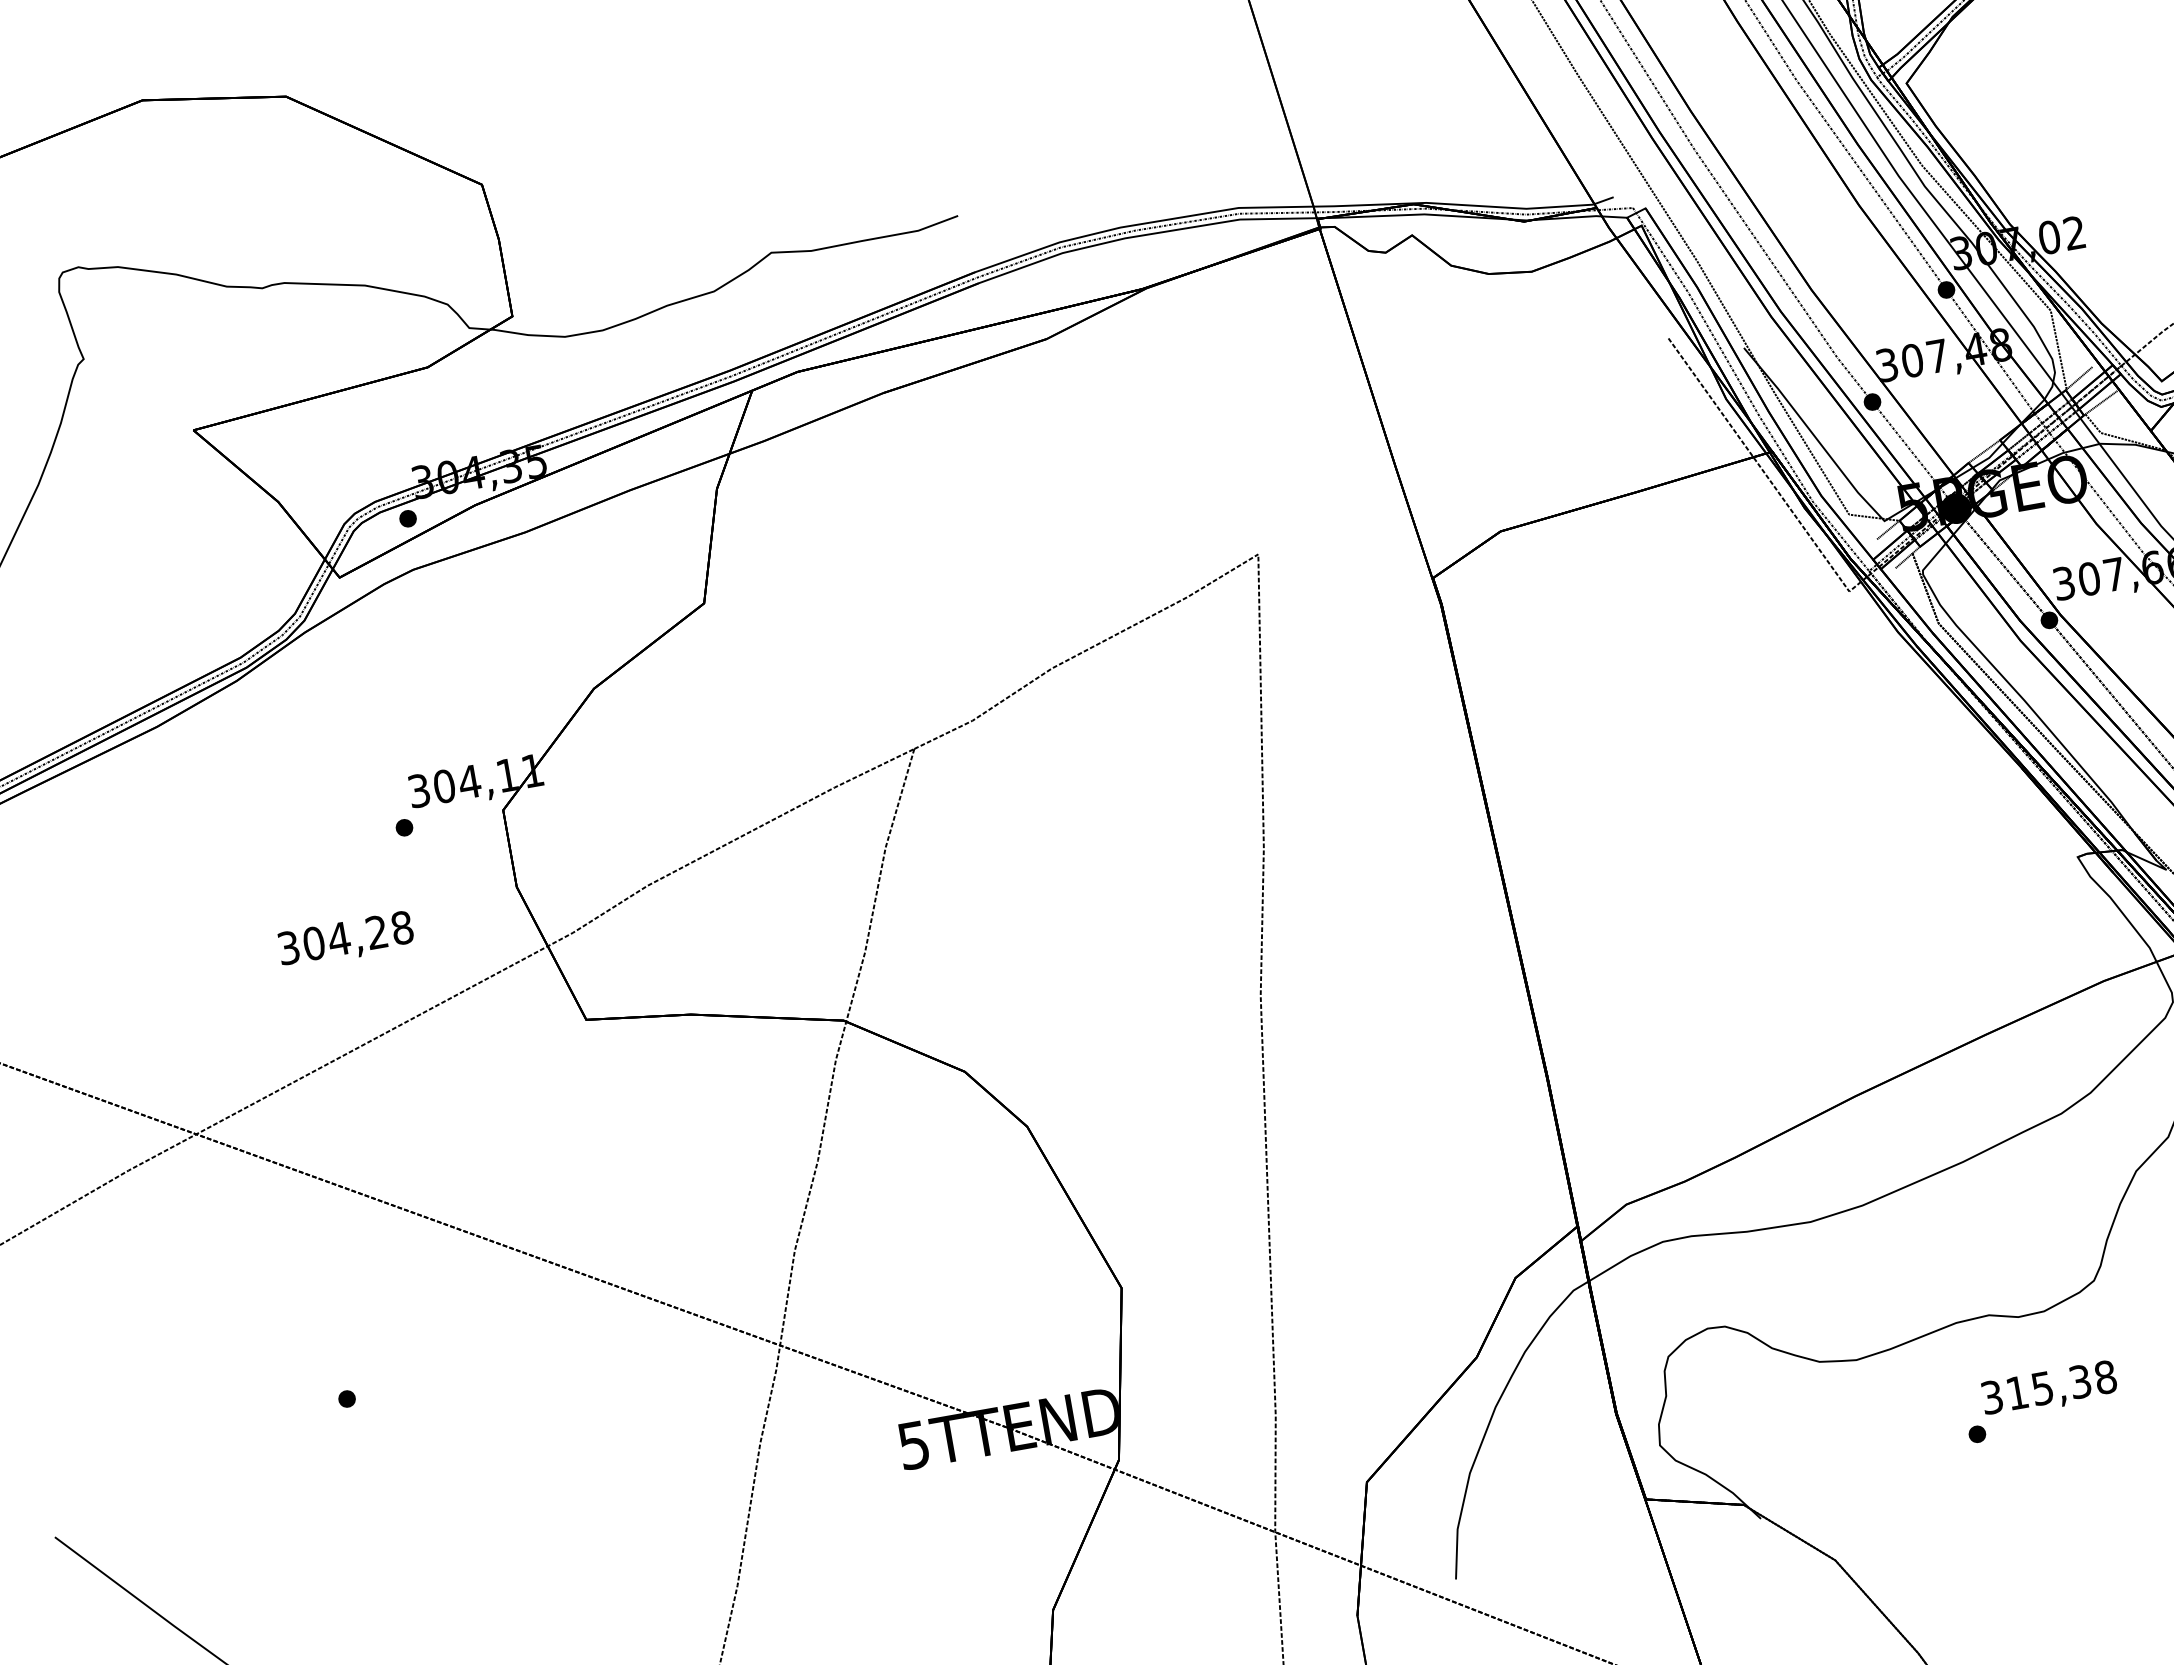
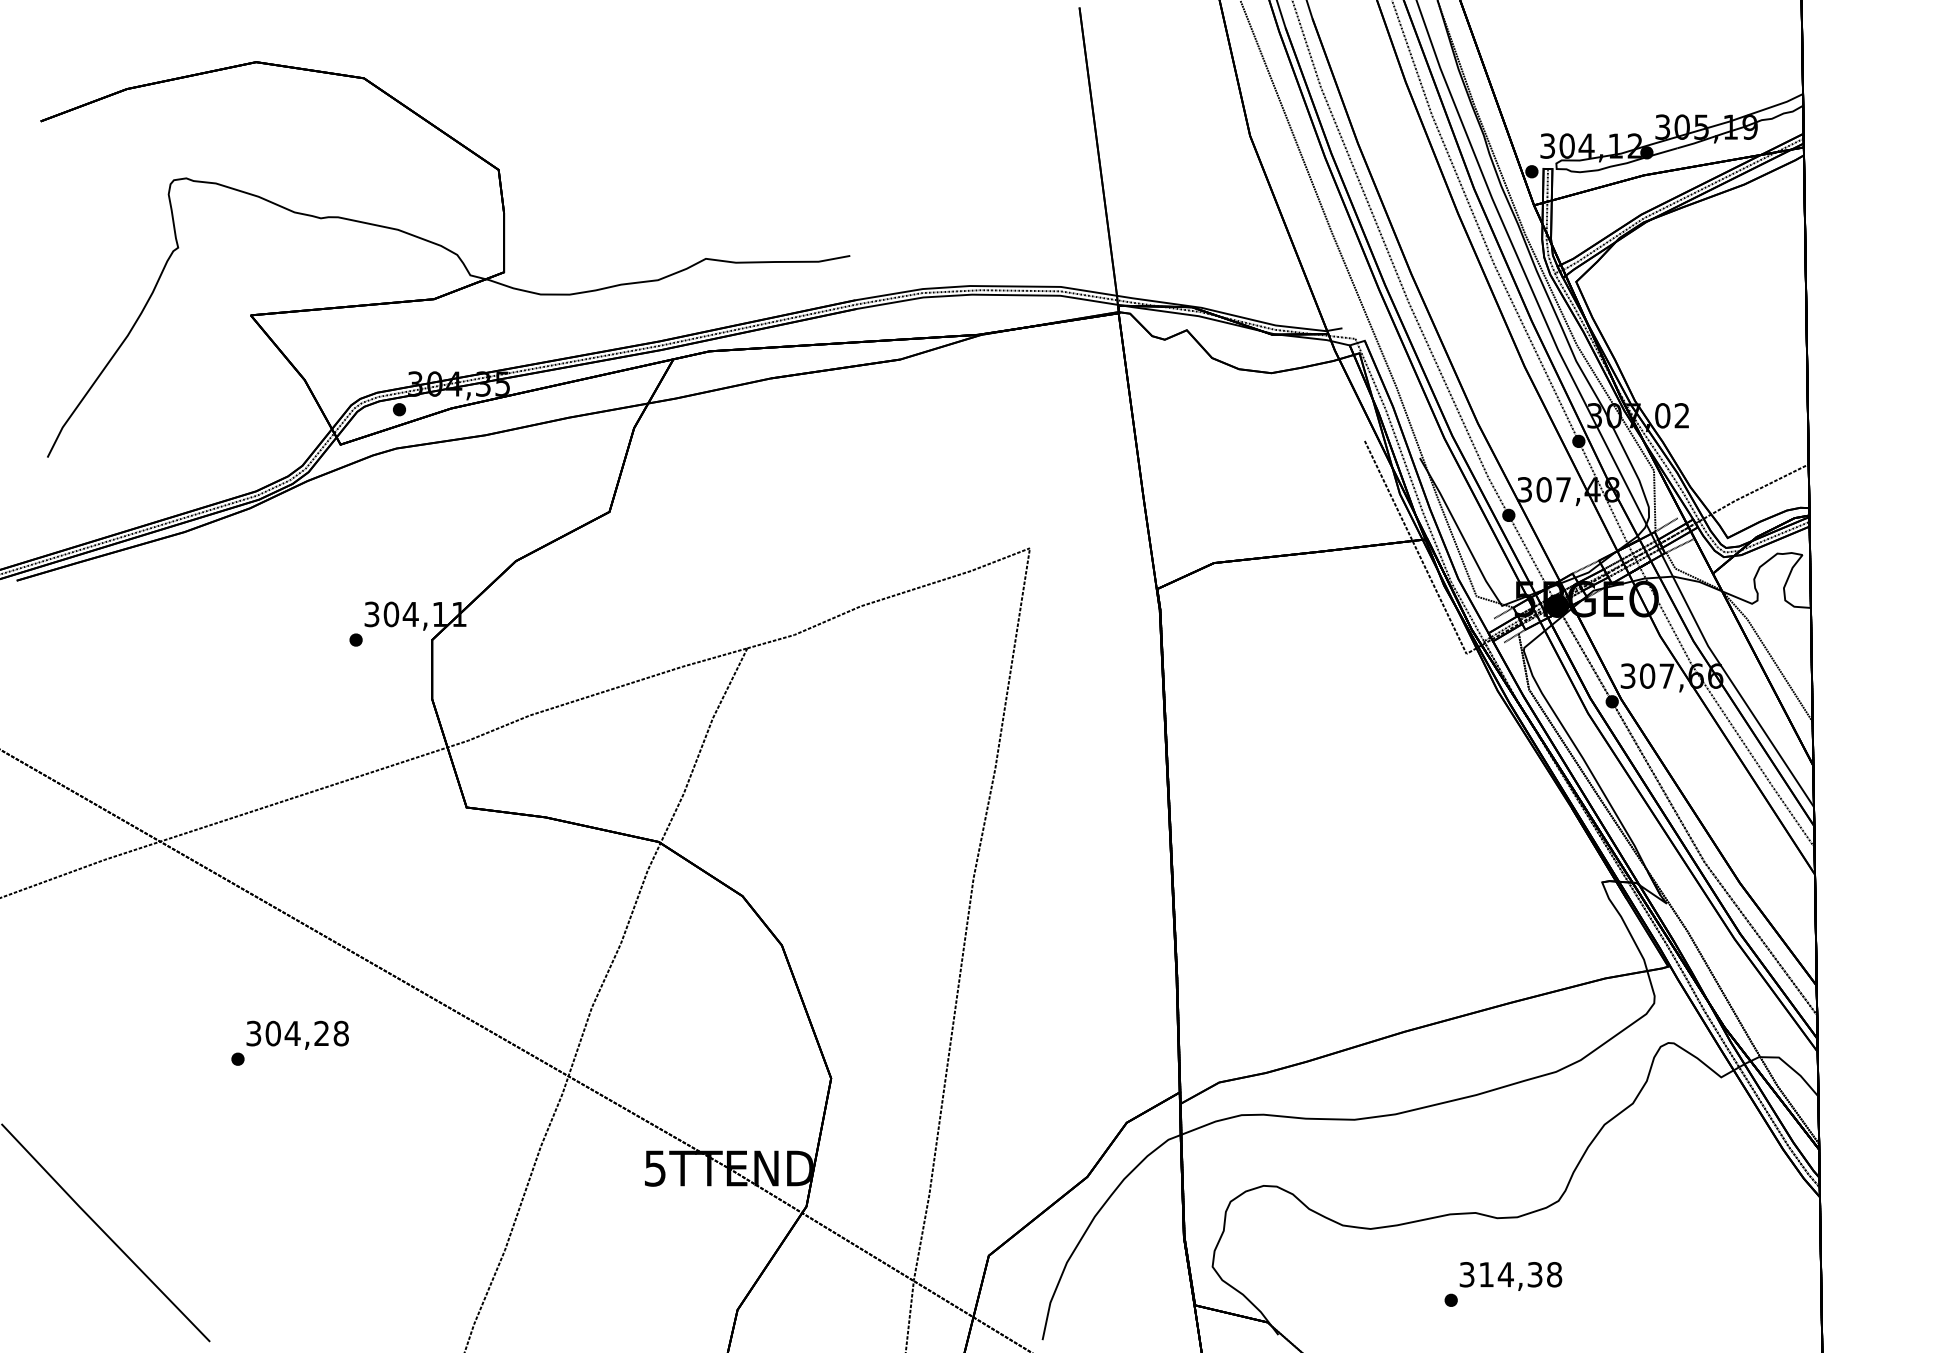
text: (345, 939) -> (297, 1034), moved
text: (2041, 1388) -> (1505, 1274), 315,38 -> 314,38

